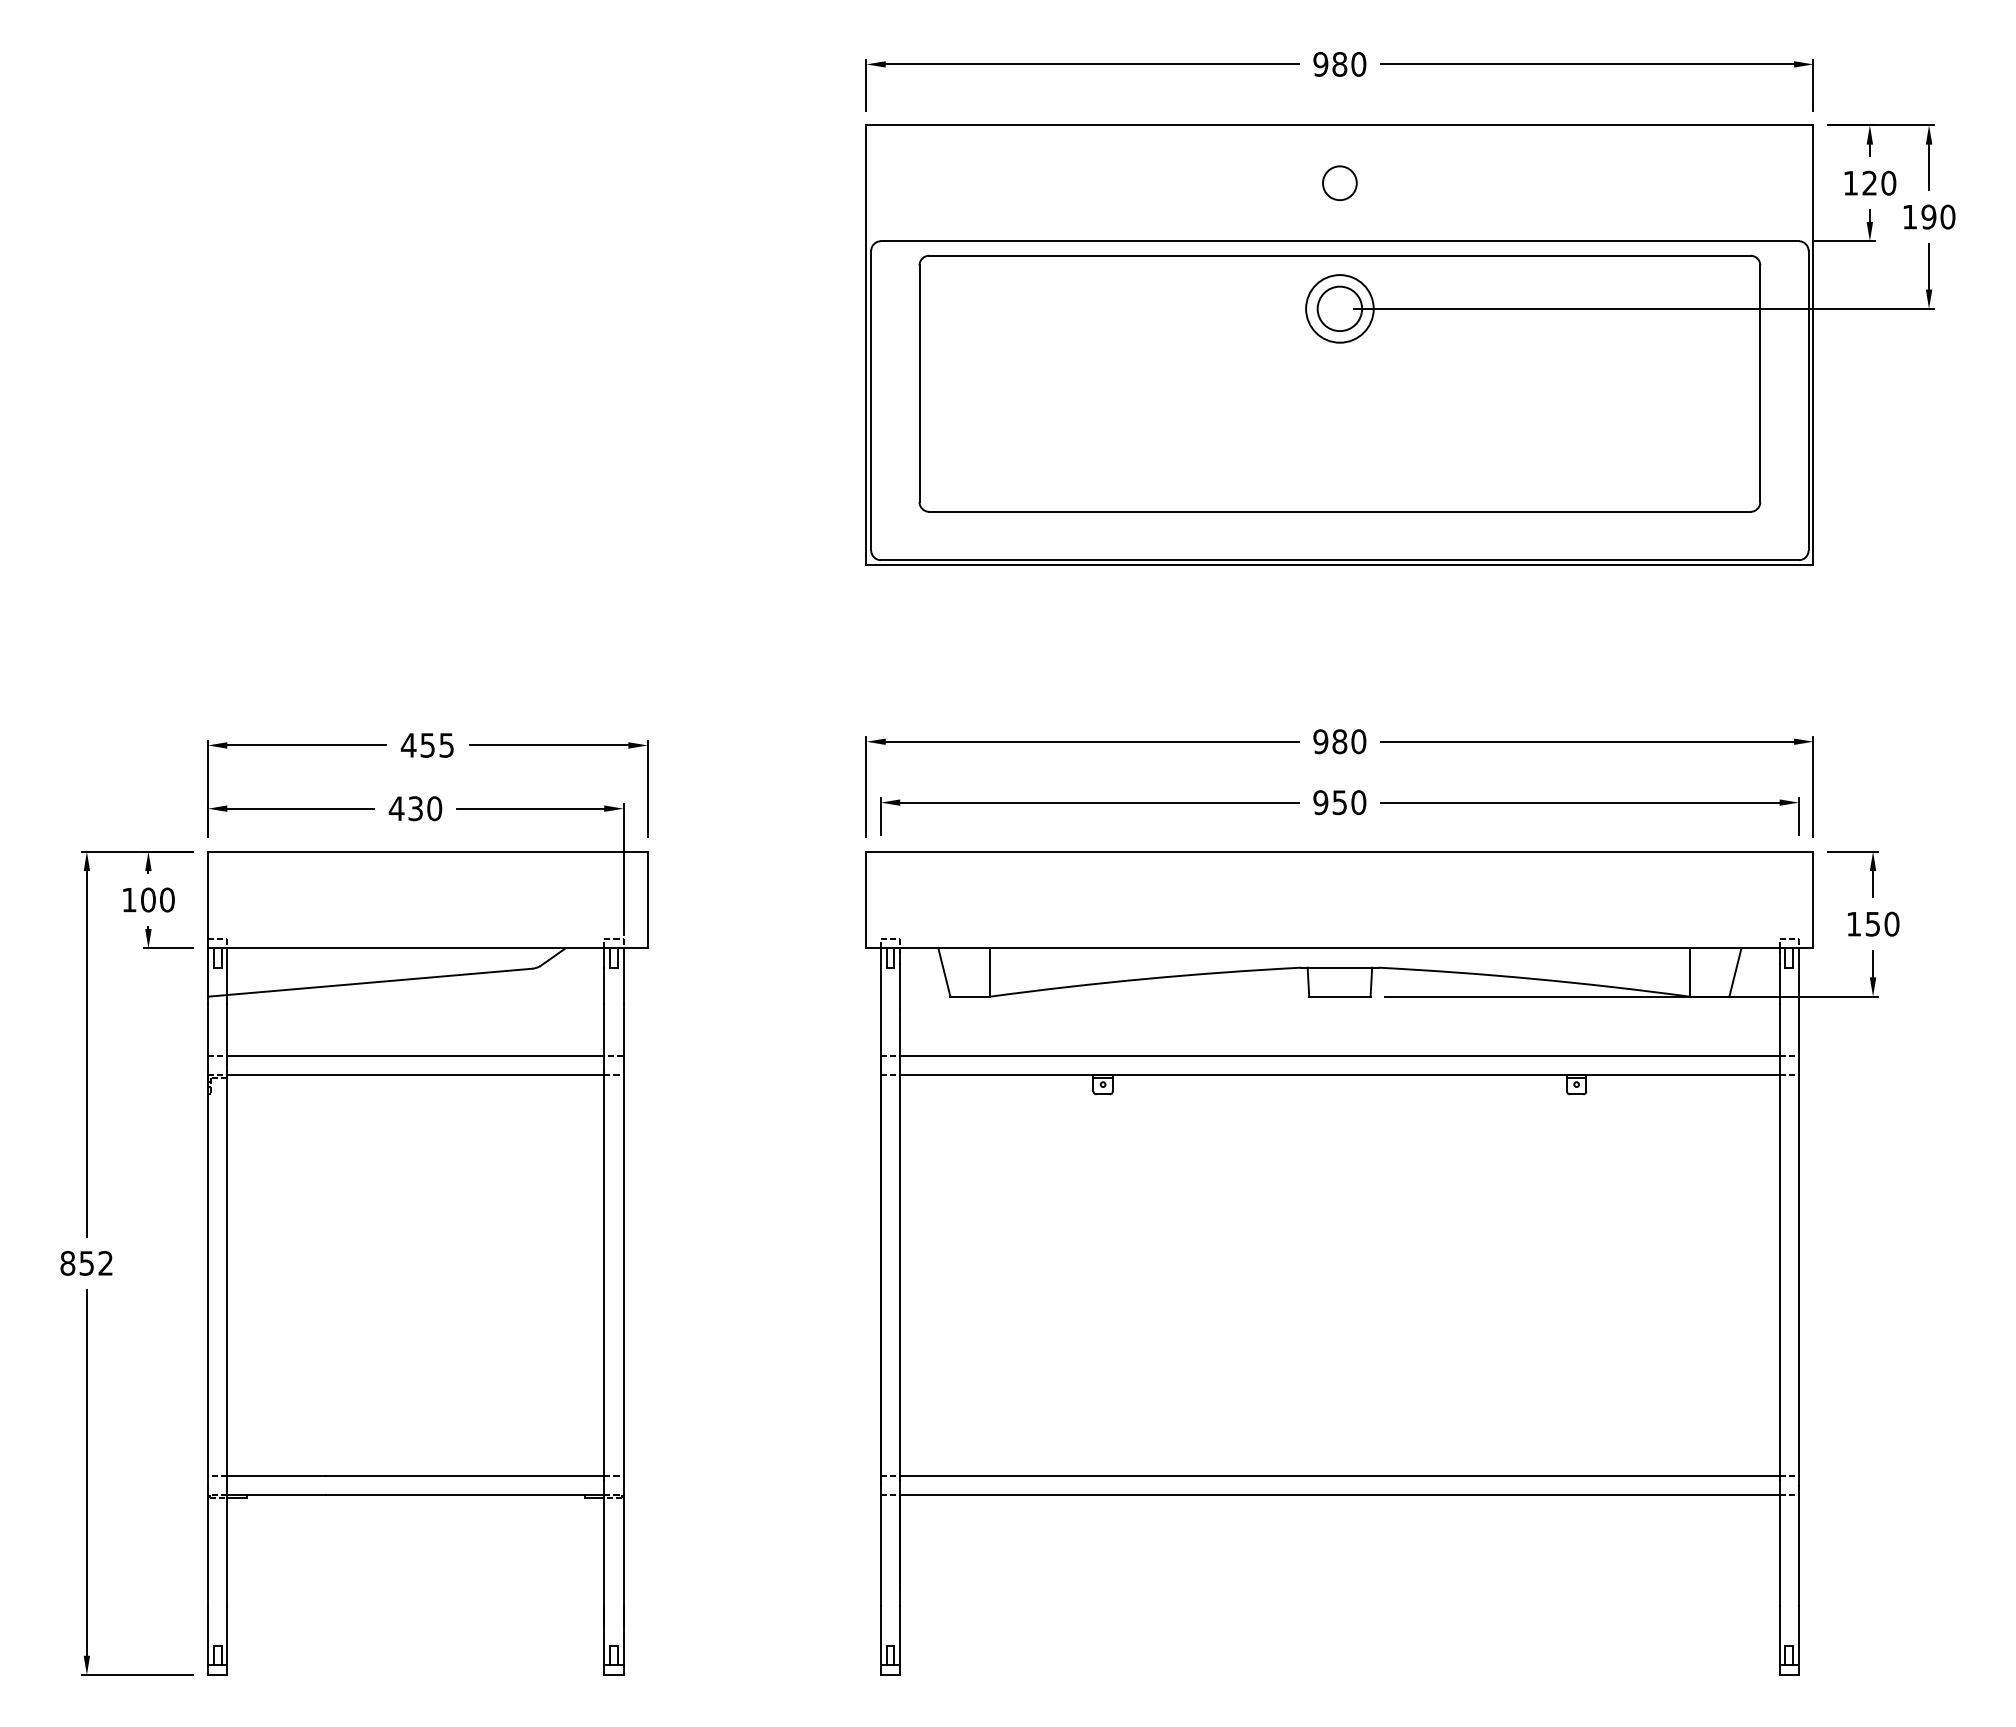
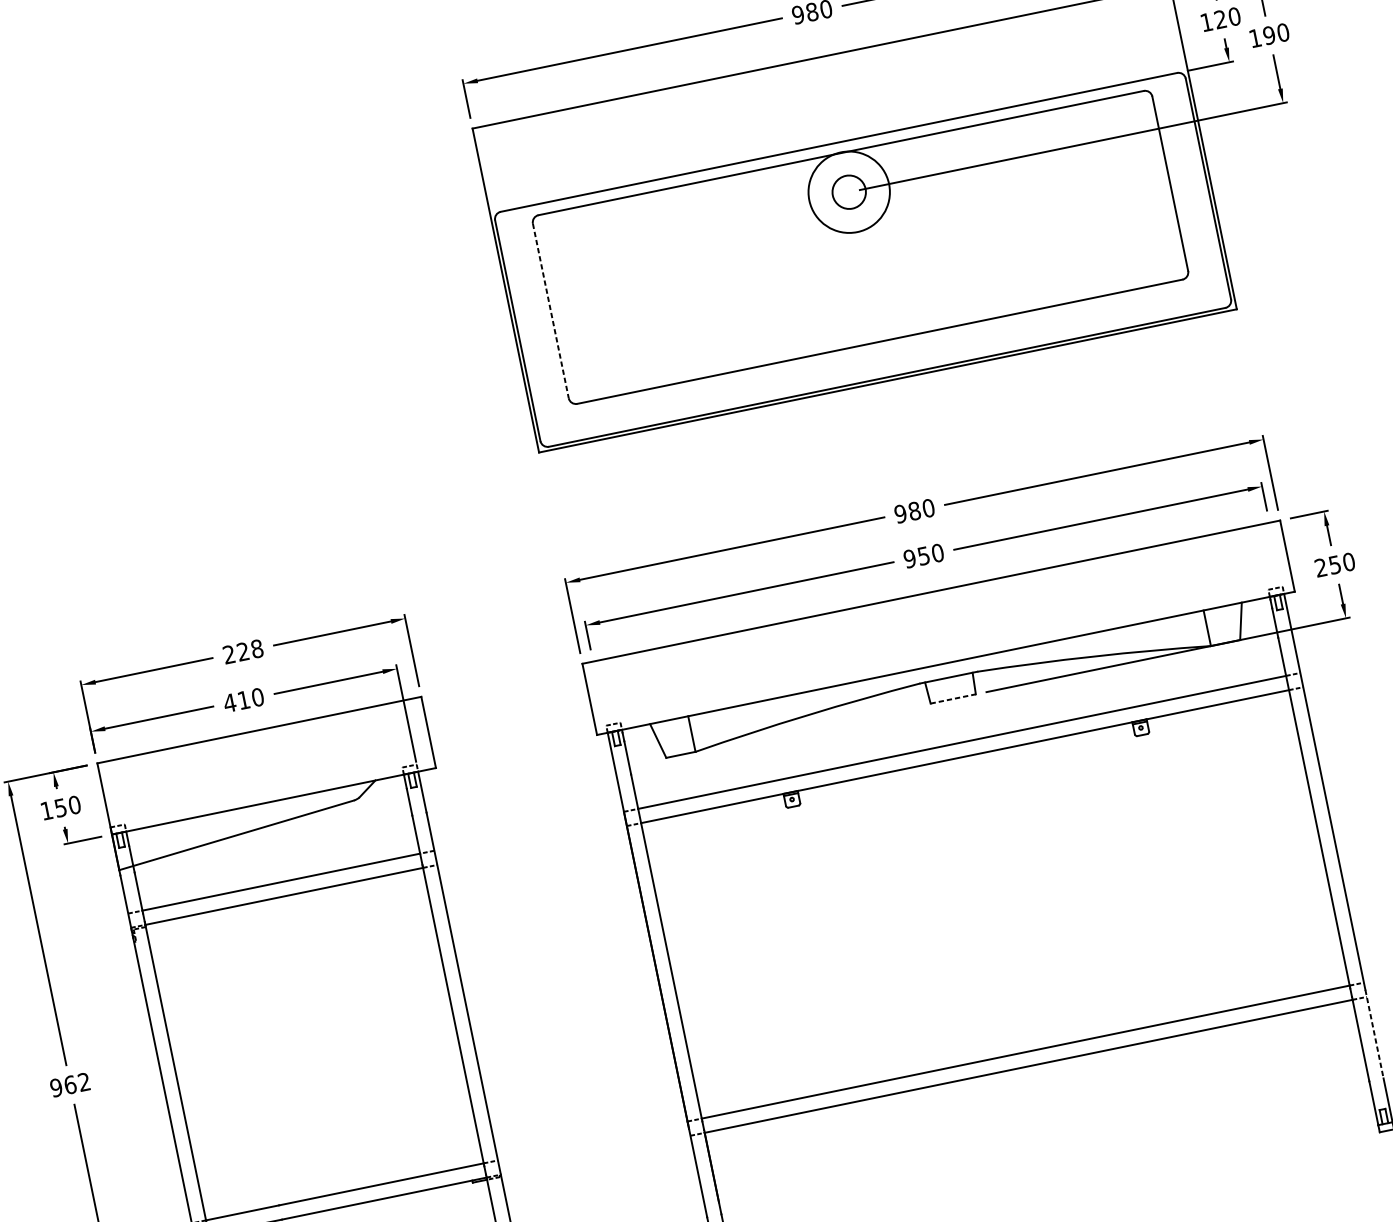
circle: (1339, 183) -> (829, 99), removed
circle: (1339, 308) -> (848, 192), size x1.6
line: (919, 384) -> (550, 311), solid -> dashed
text: (427, 745) -> (243, 651), 455 -> 228
text: (415, 808) -> (243, 700), 430 -> 410
text: (148, 899) -> (60, 807), 100 -> 150
text: (1853, 923) -> (1320, 567), 150 -> 250
line: (1339, 996) -> (952, 698), solid -> dashed
text: (77, 1263) -> (63, 1086), 852 -> 962
line: (1798, 1546) -> (1374, 1034), solid -> dashed

